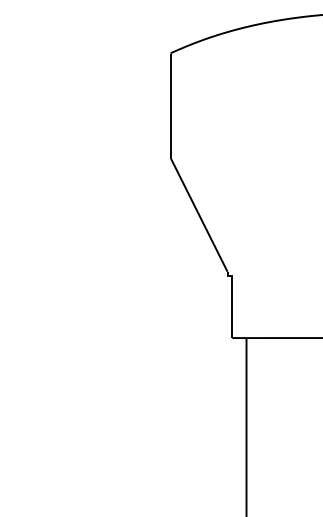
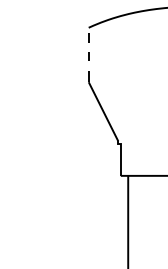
line: (170, 102) -> (88, 53), solid -> dashed

